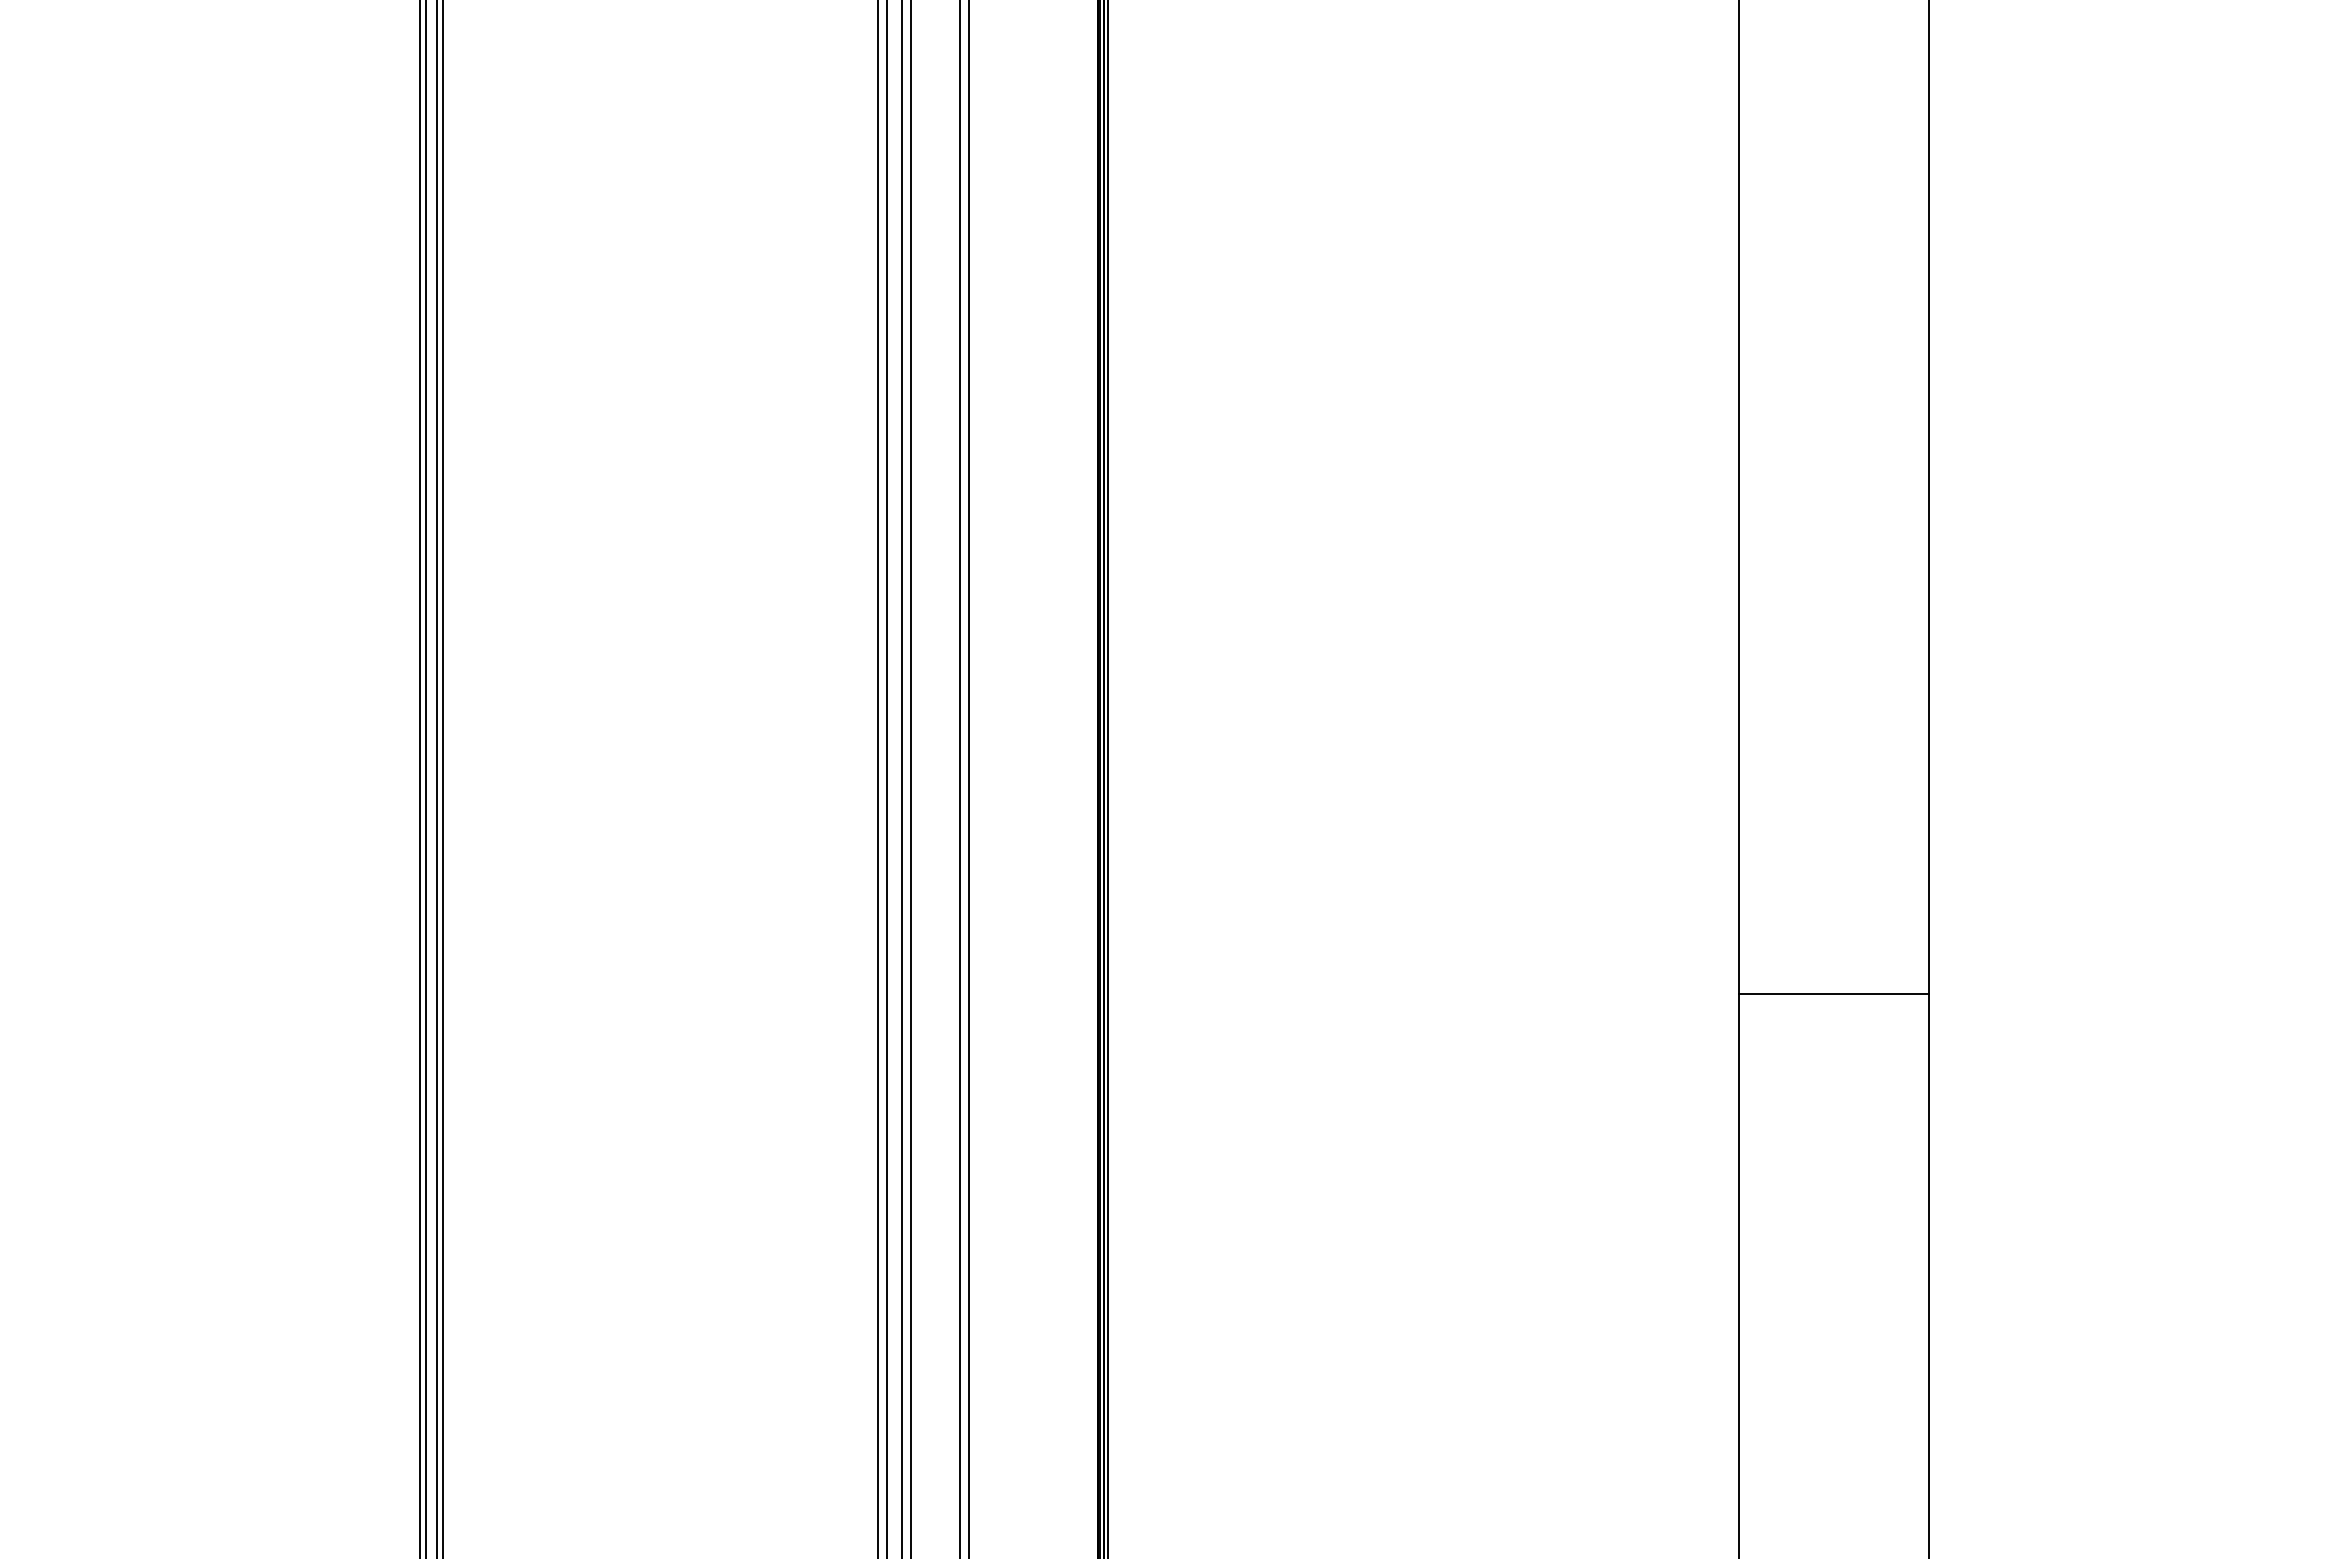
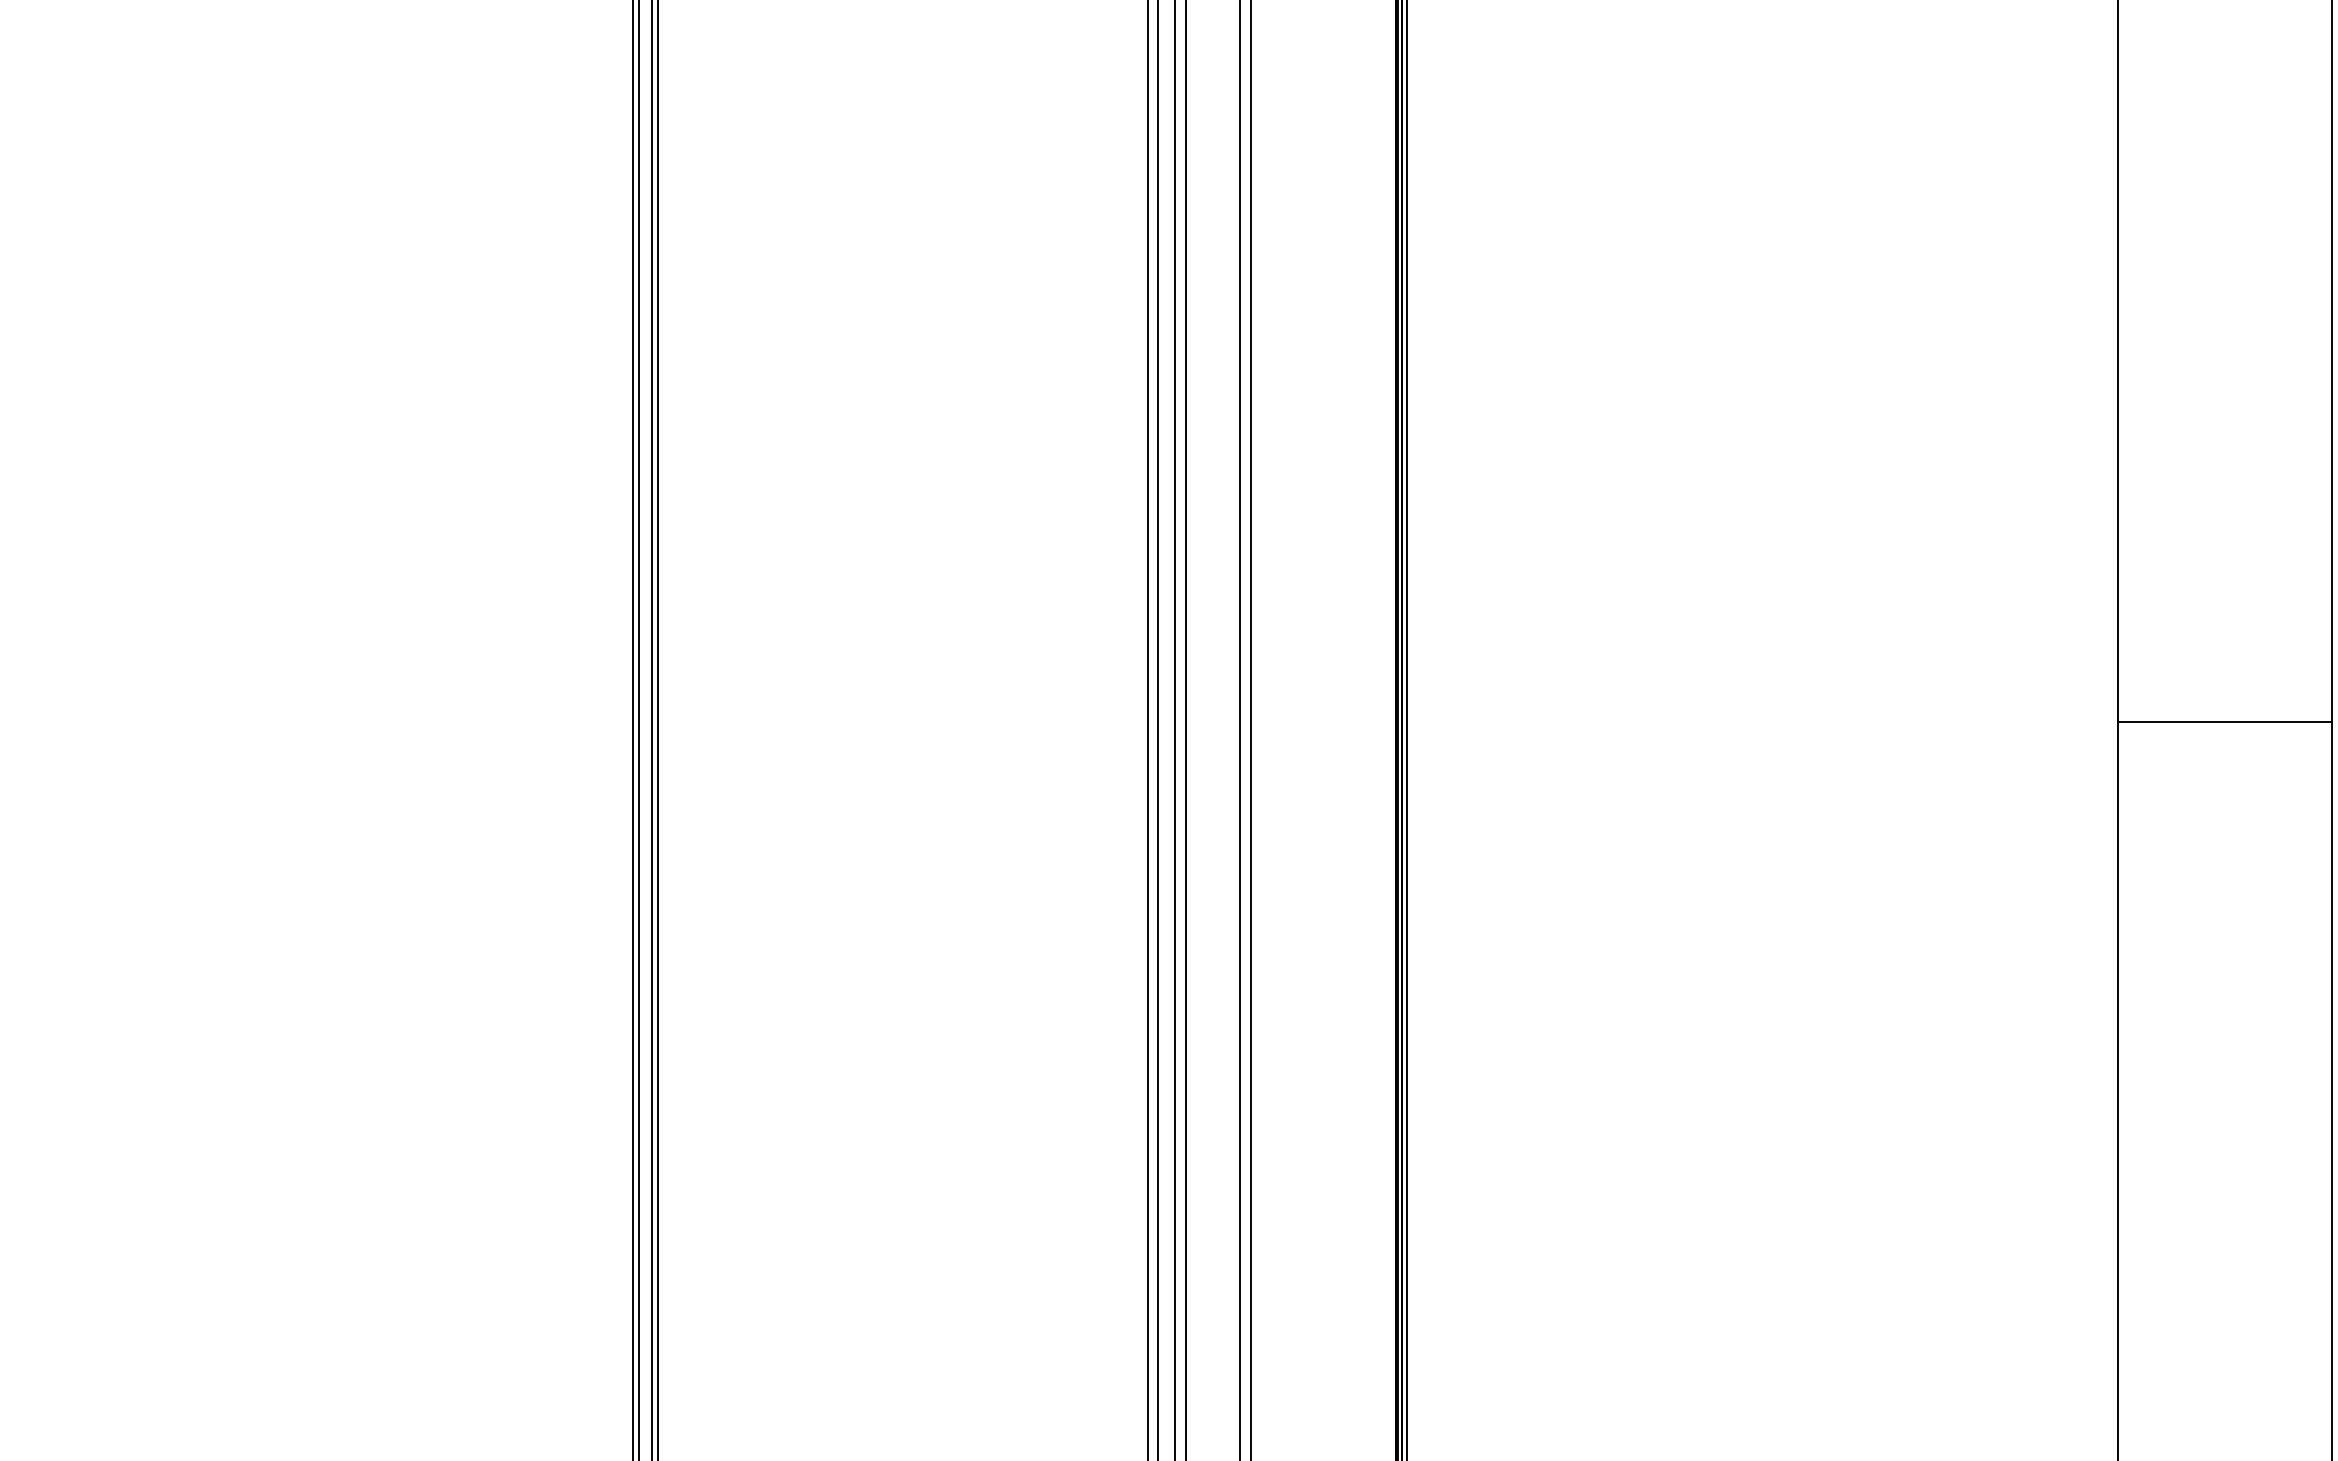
line: (1834, 994) -> (2225, 722), moved

